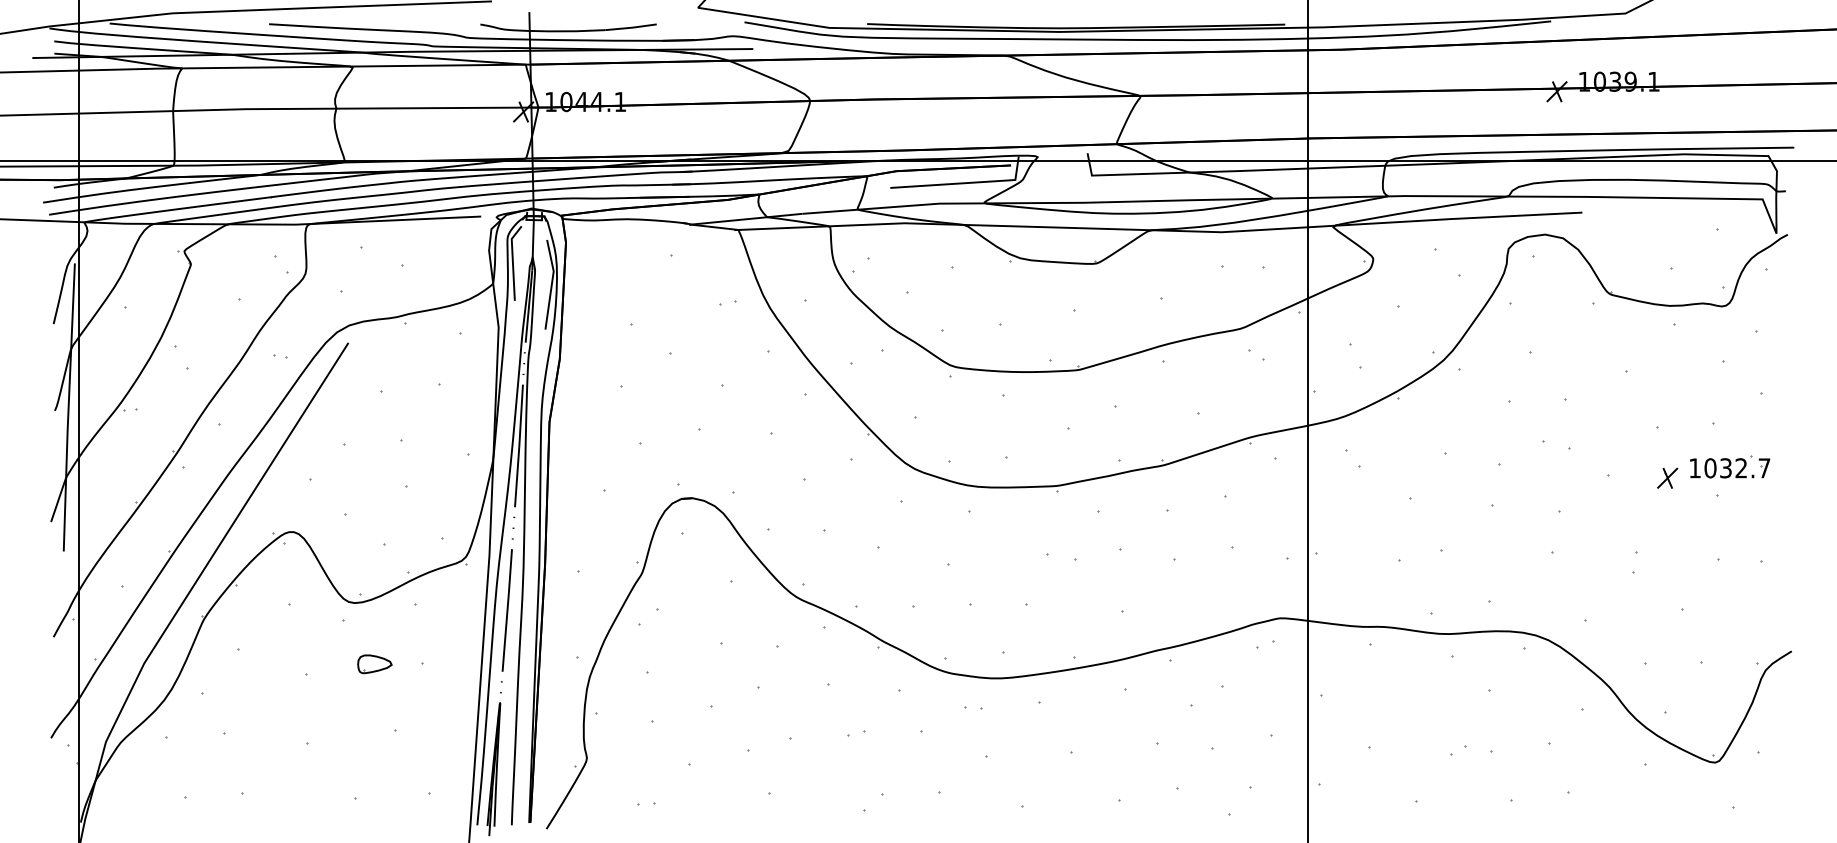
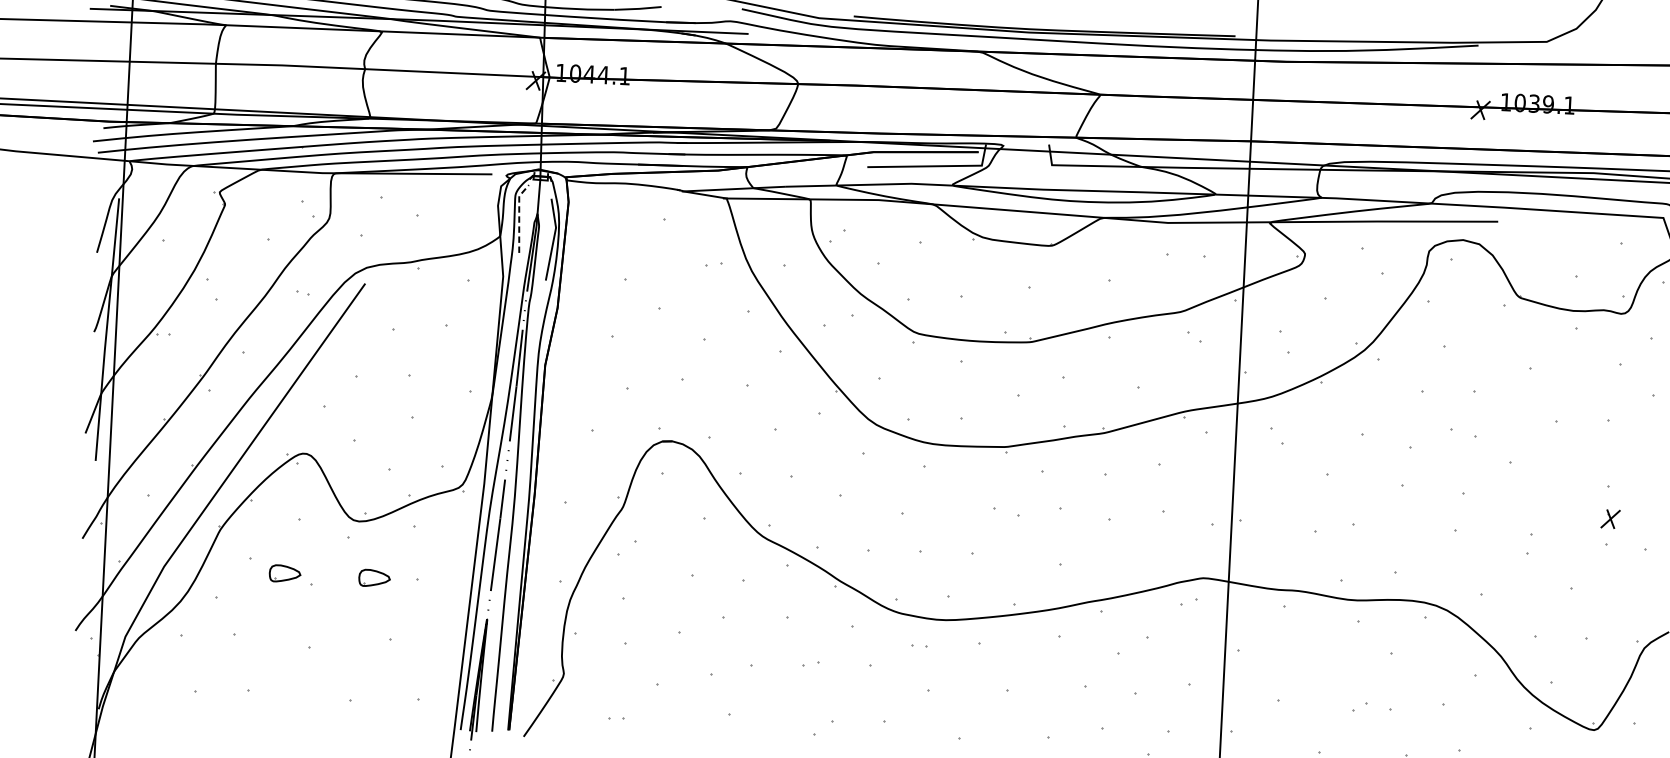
line: (512, 260) -> (518, 215), solid -> dashed
part: (1730, 466) -> (1621, 460), removed
part: (1667, 477) -> (1610, 518), moved
part: (276, 664) -> (284, 573), added

